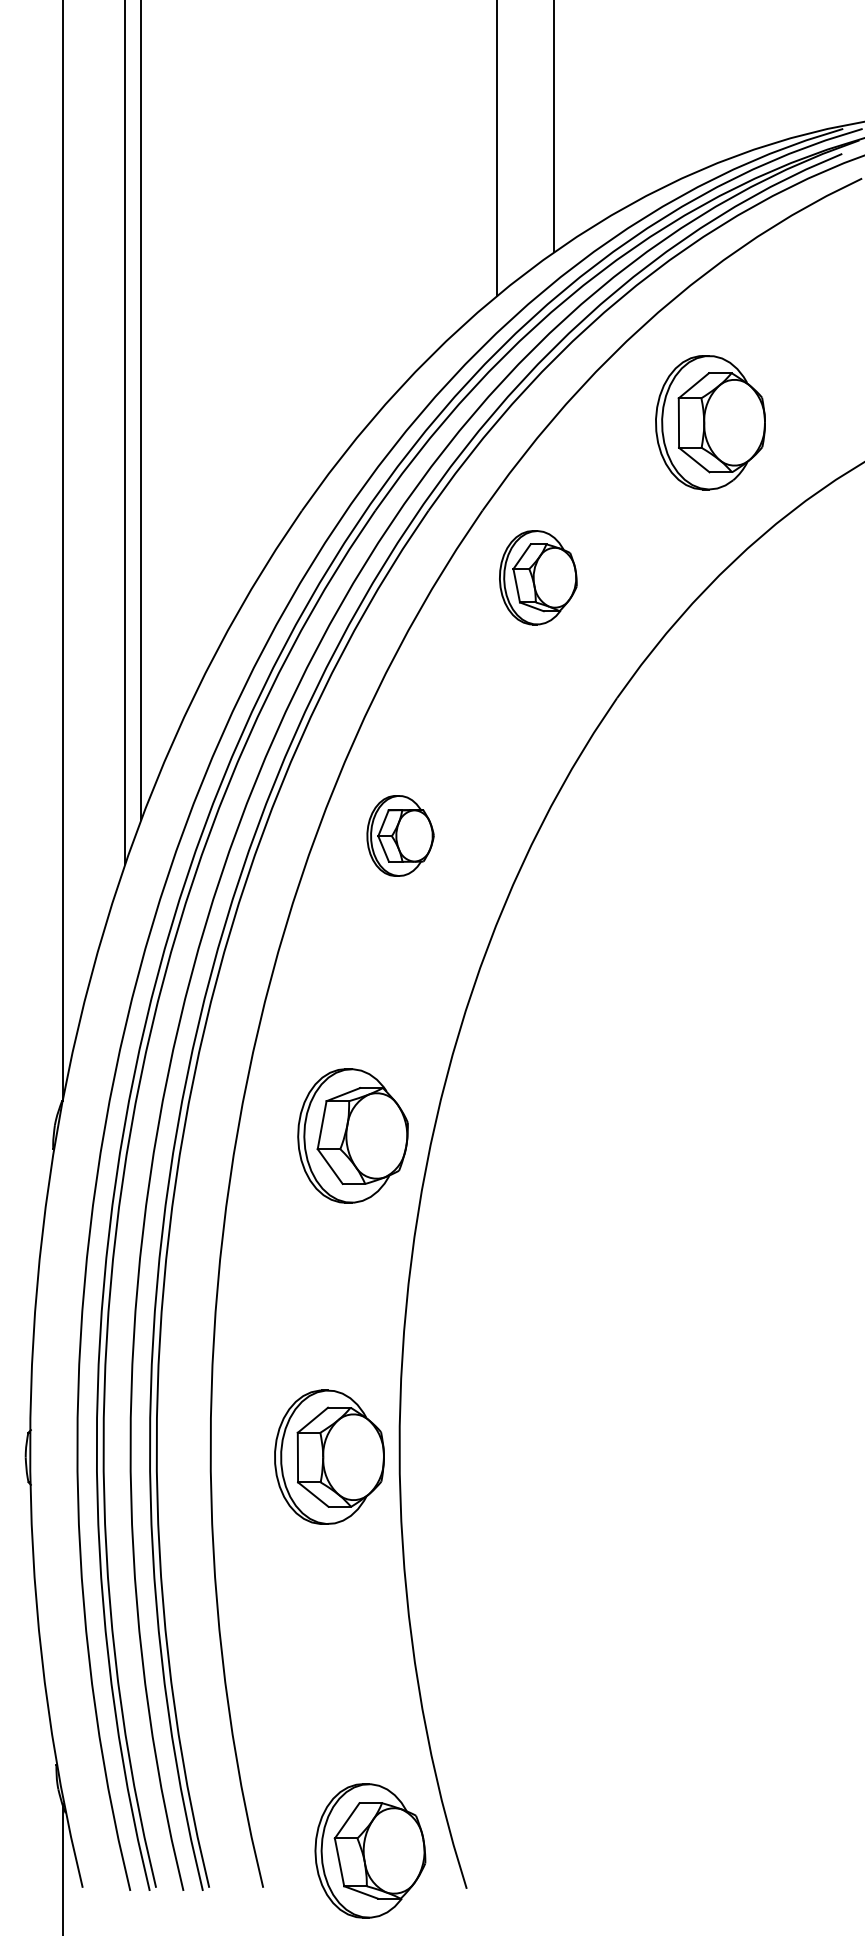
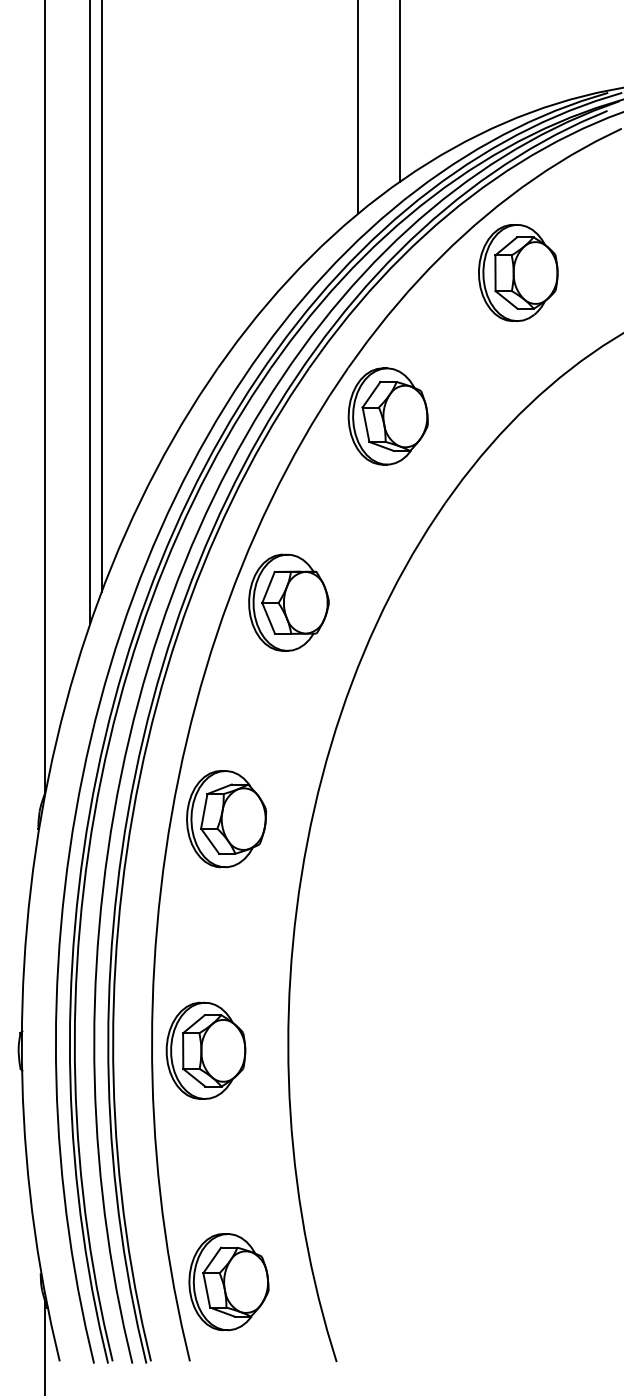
part: (710, 422) -> (518, 272), moved
part: (538, 577) -> (388, 416), size x1.43
part: (400, 835) -> (288, 602), size x1.67
part: (352, 1135) -> (226, 818), moved
part: (329, 1456) -> (205, 1050), moved
part: (370, 1850) -> (229, 1281), moved

